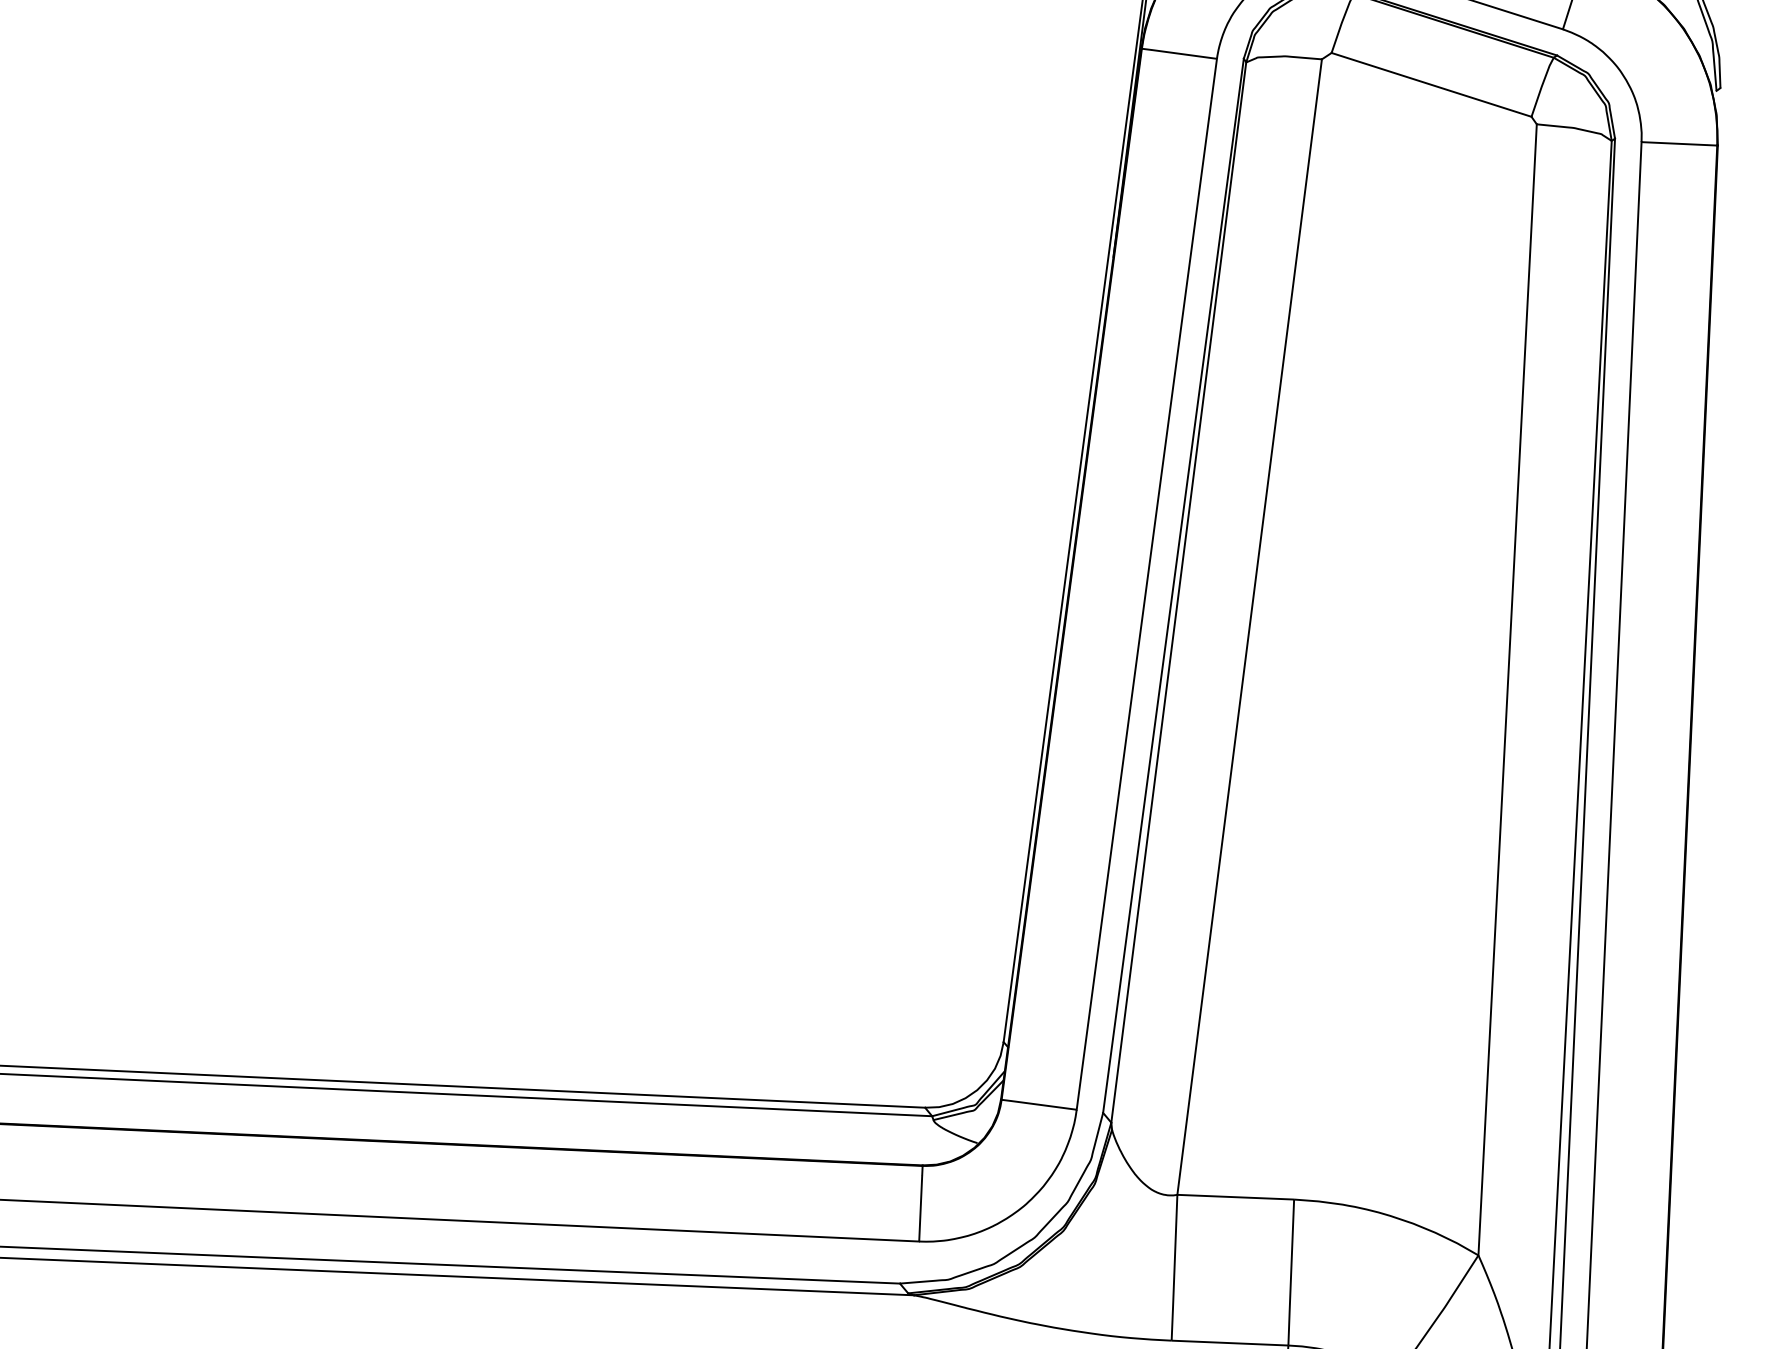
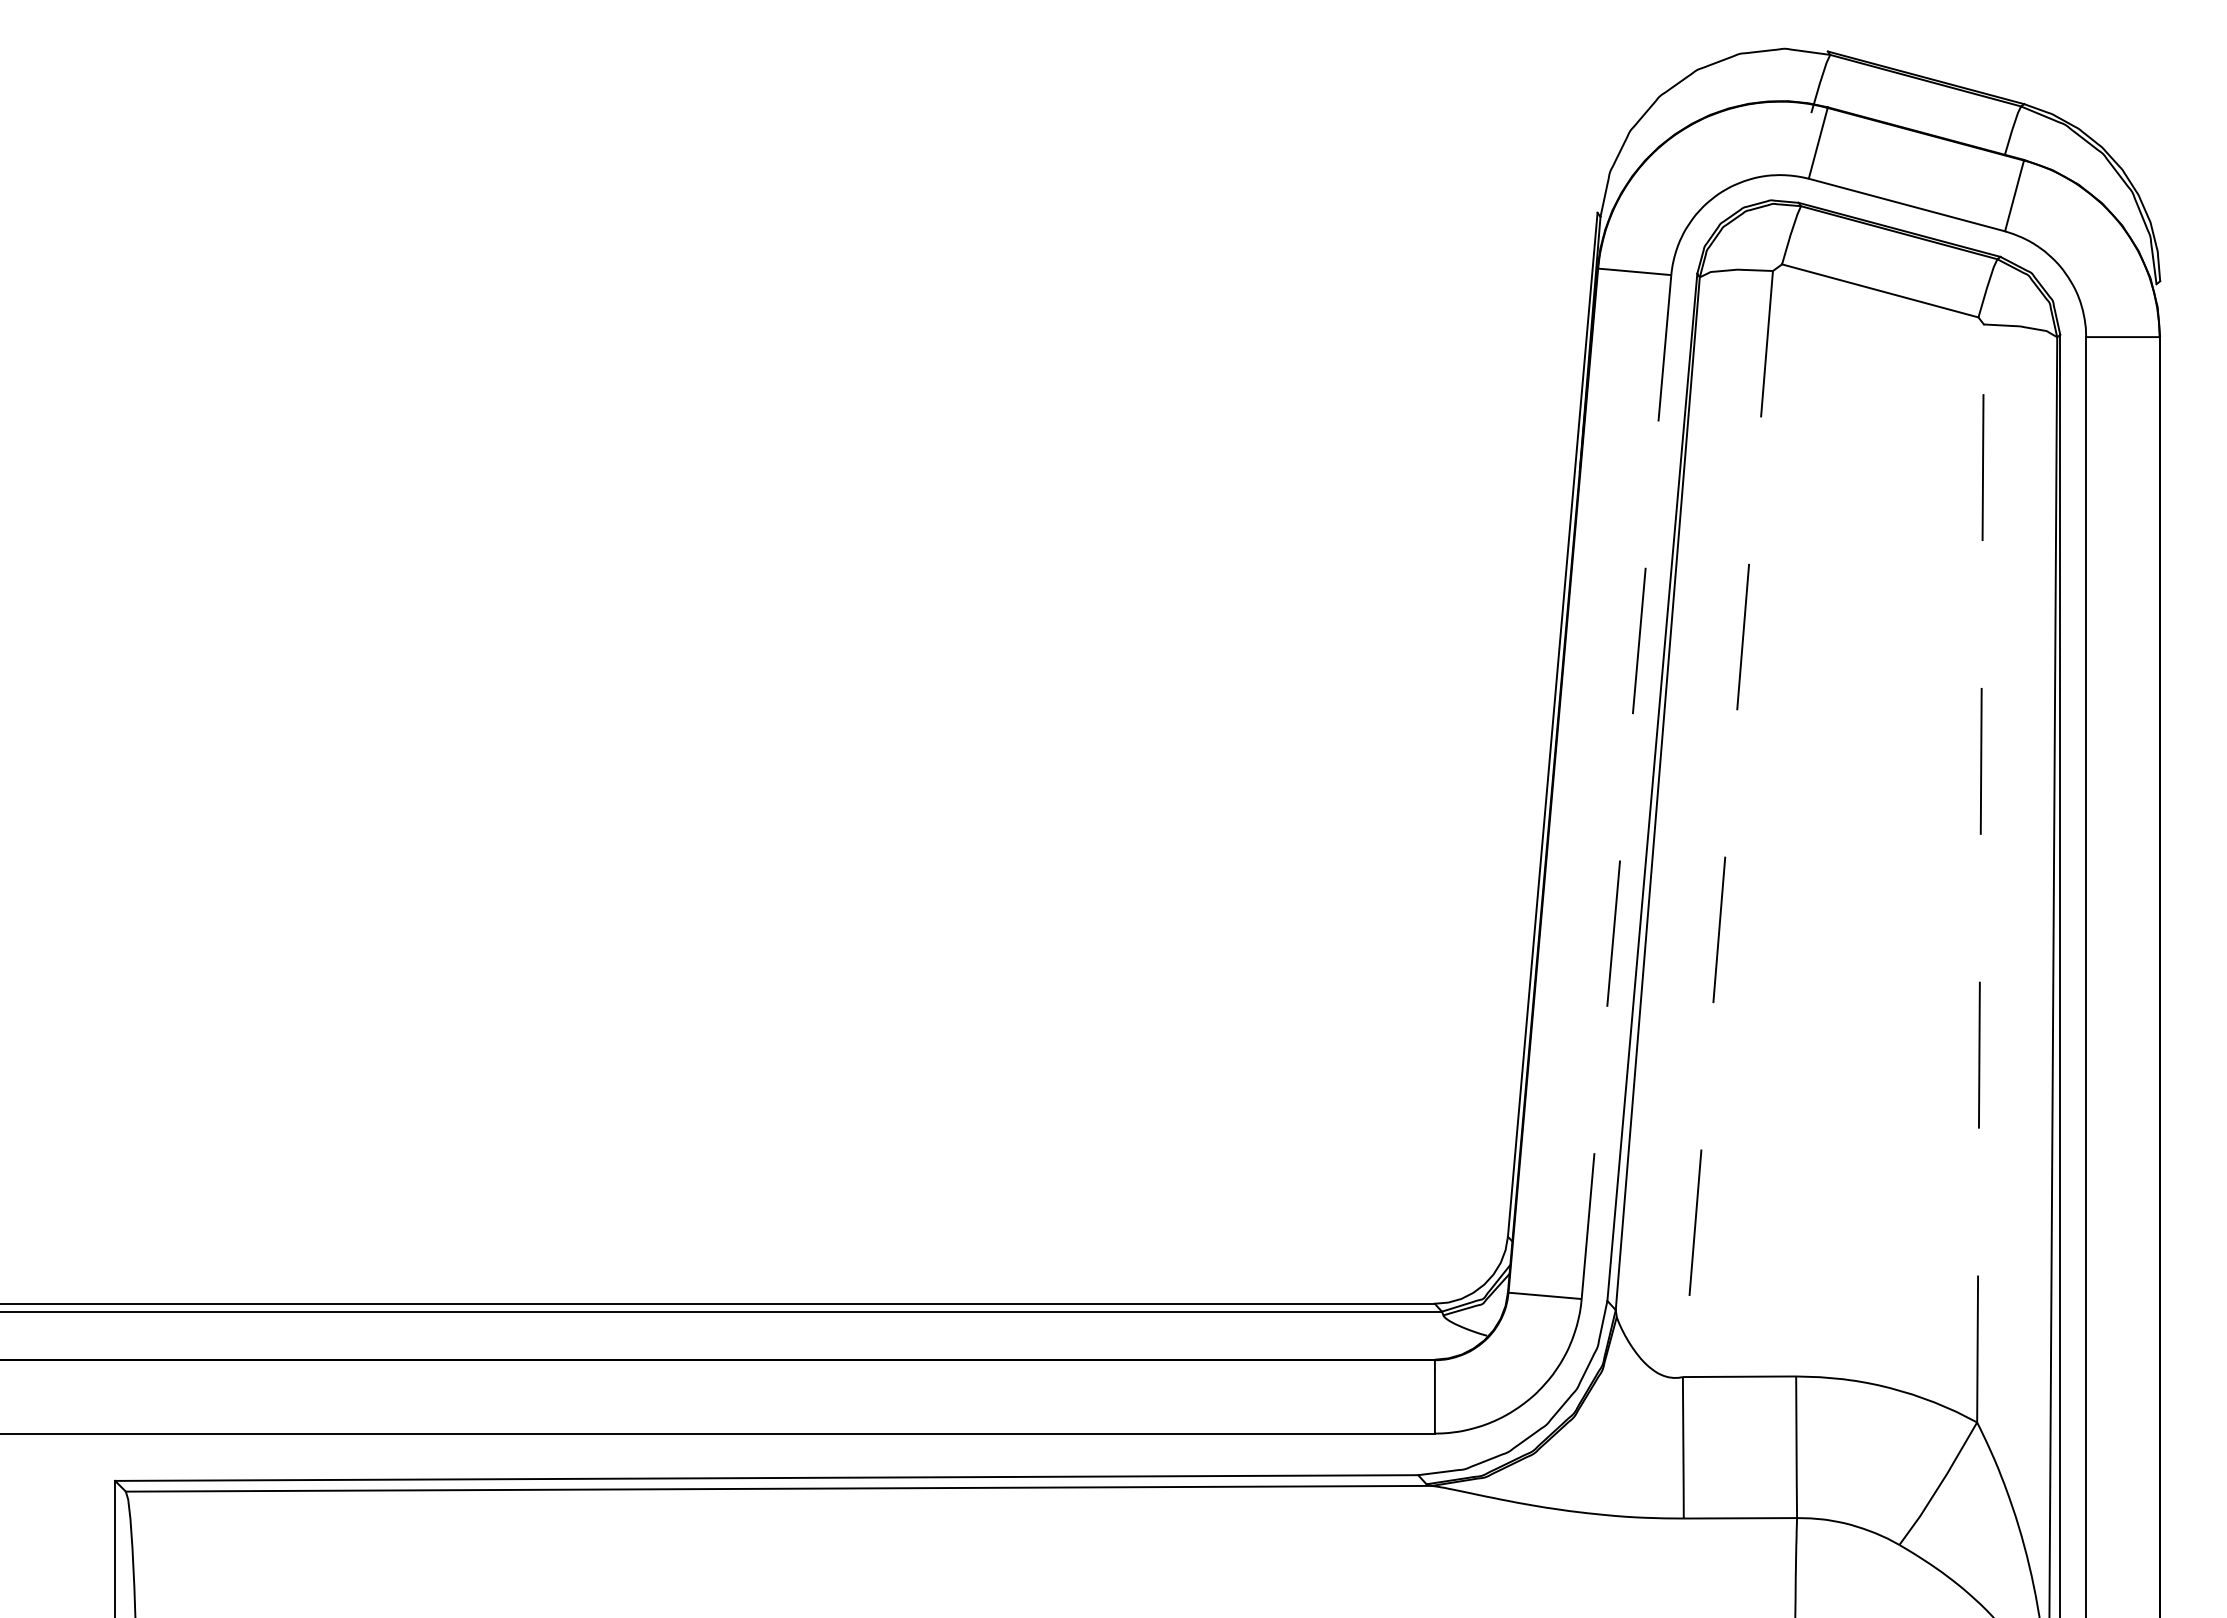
line: (1146, 584) -> (1626, 787), solid -> dashed
line: (1249, 627) -> (1727, 824), solid -> dashed
line: (1507, 689) -> (1980, 873), solid -> dashed

